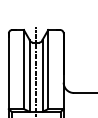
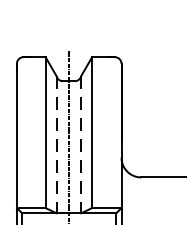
line: (29, 75) -> (56, 143), solid -> dashed
line: (42, 75) -> (81, 143), solid -> dashed

